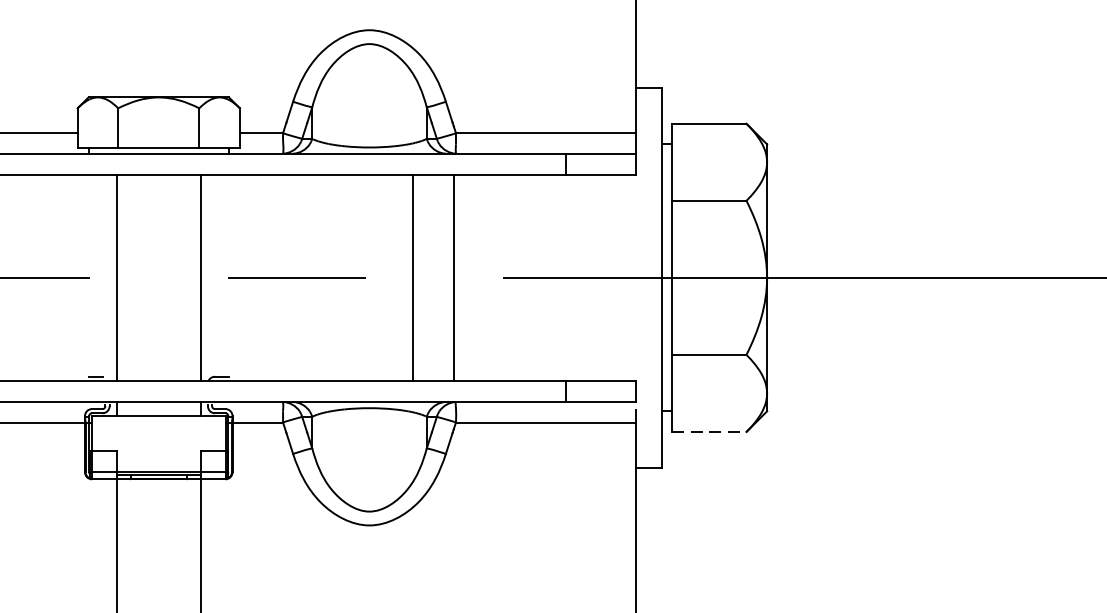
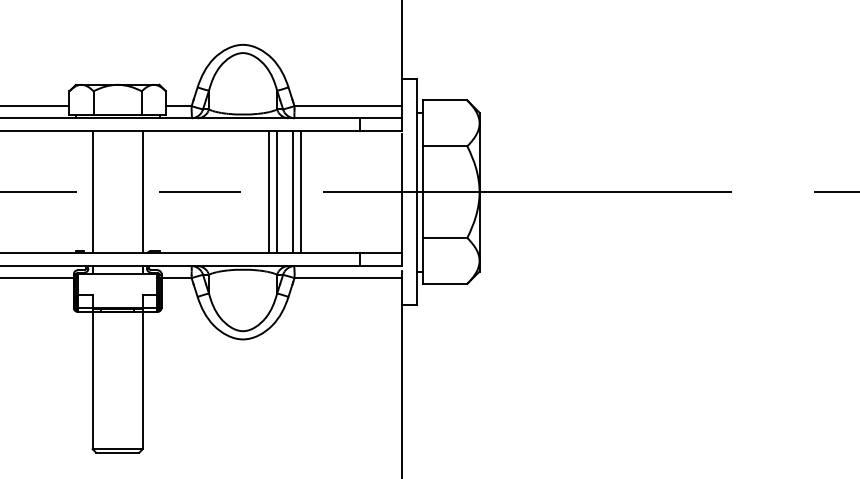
line: (425, 276) -> (276, 191), added
line: (466, 276) -> (300, 191), added
line: (635, 276) -> (401, 191), added
line: (709, 431) -> (445, 283), dashed -> solid

